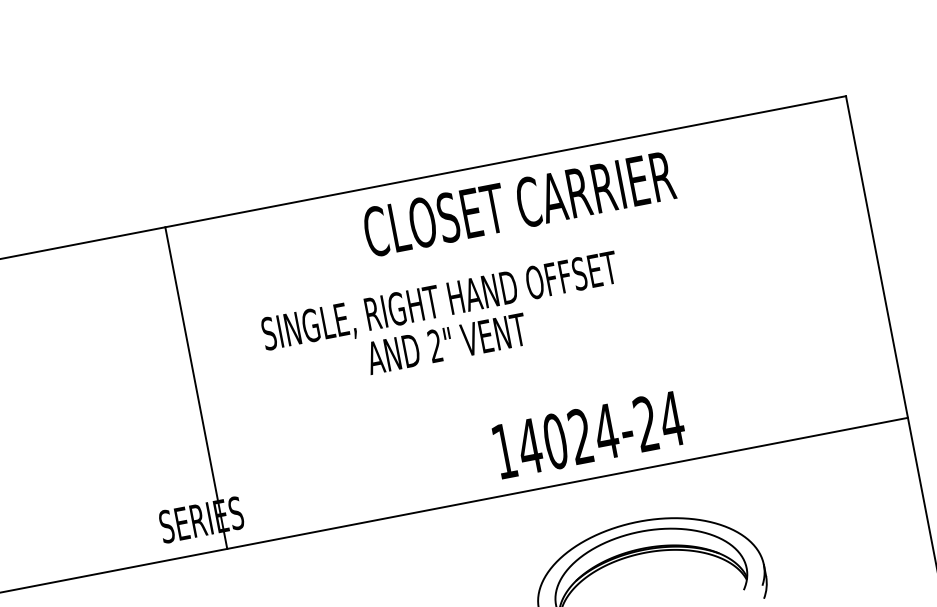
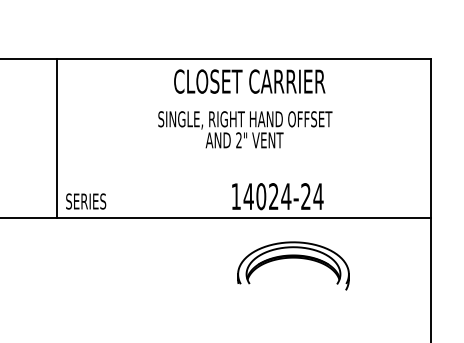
text: (518, 203) -> (249, 81), moved
text: (444, 321) -> (245, 129), moved
line: (195, 388) -> (56, 138), moved

